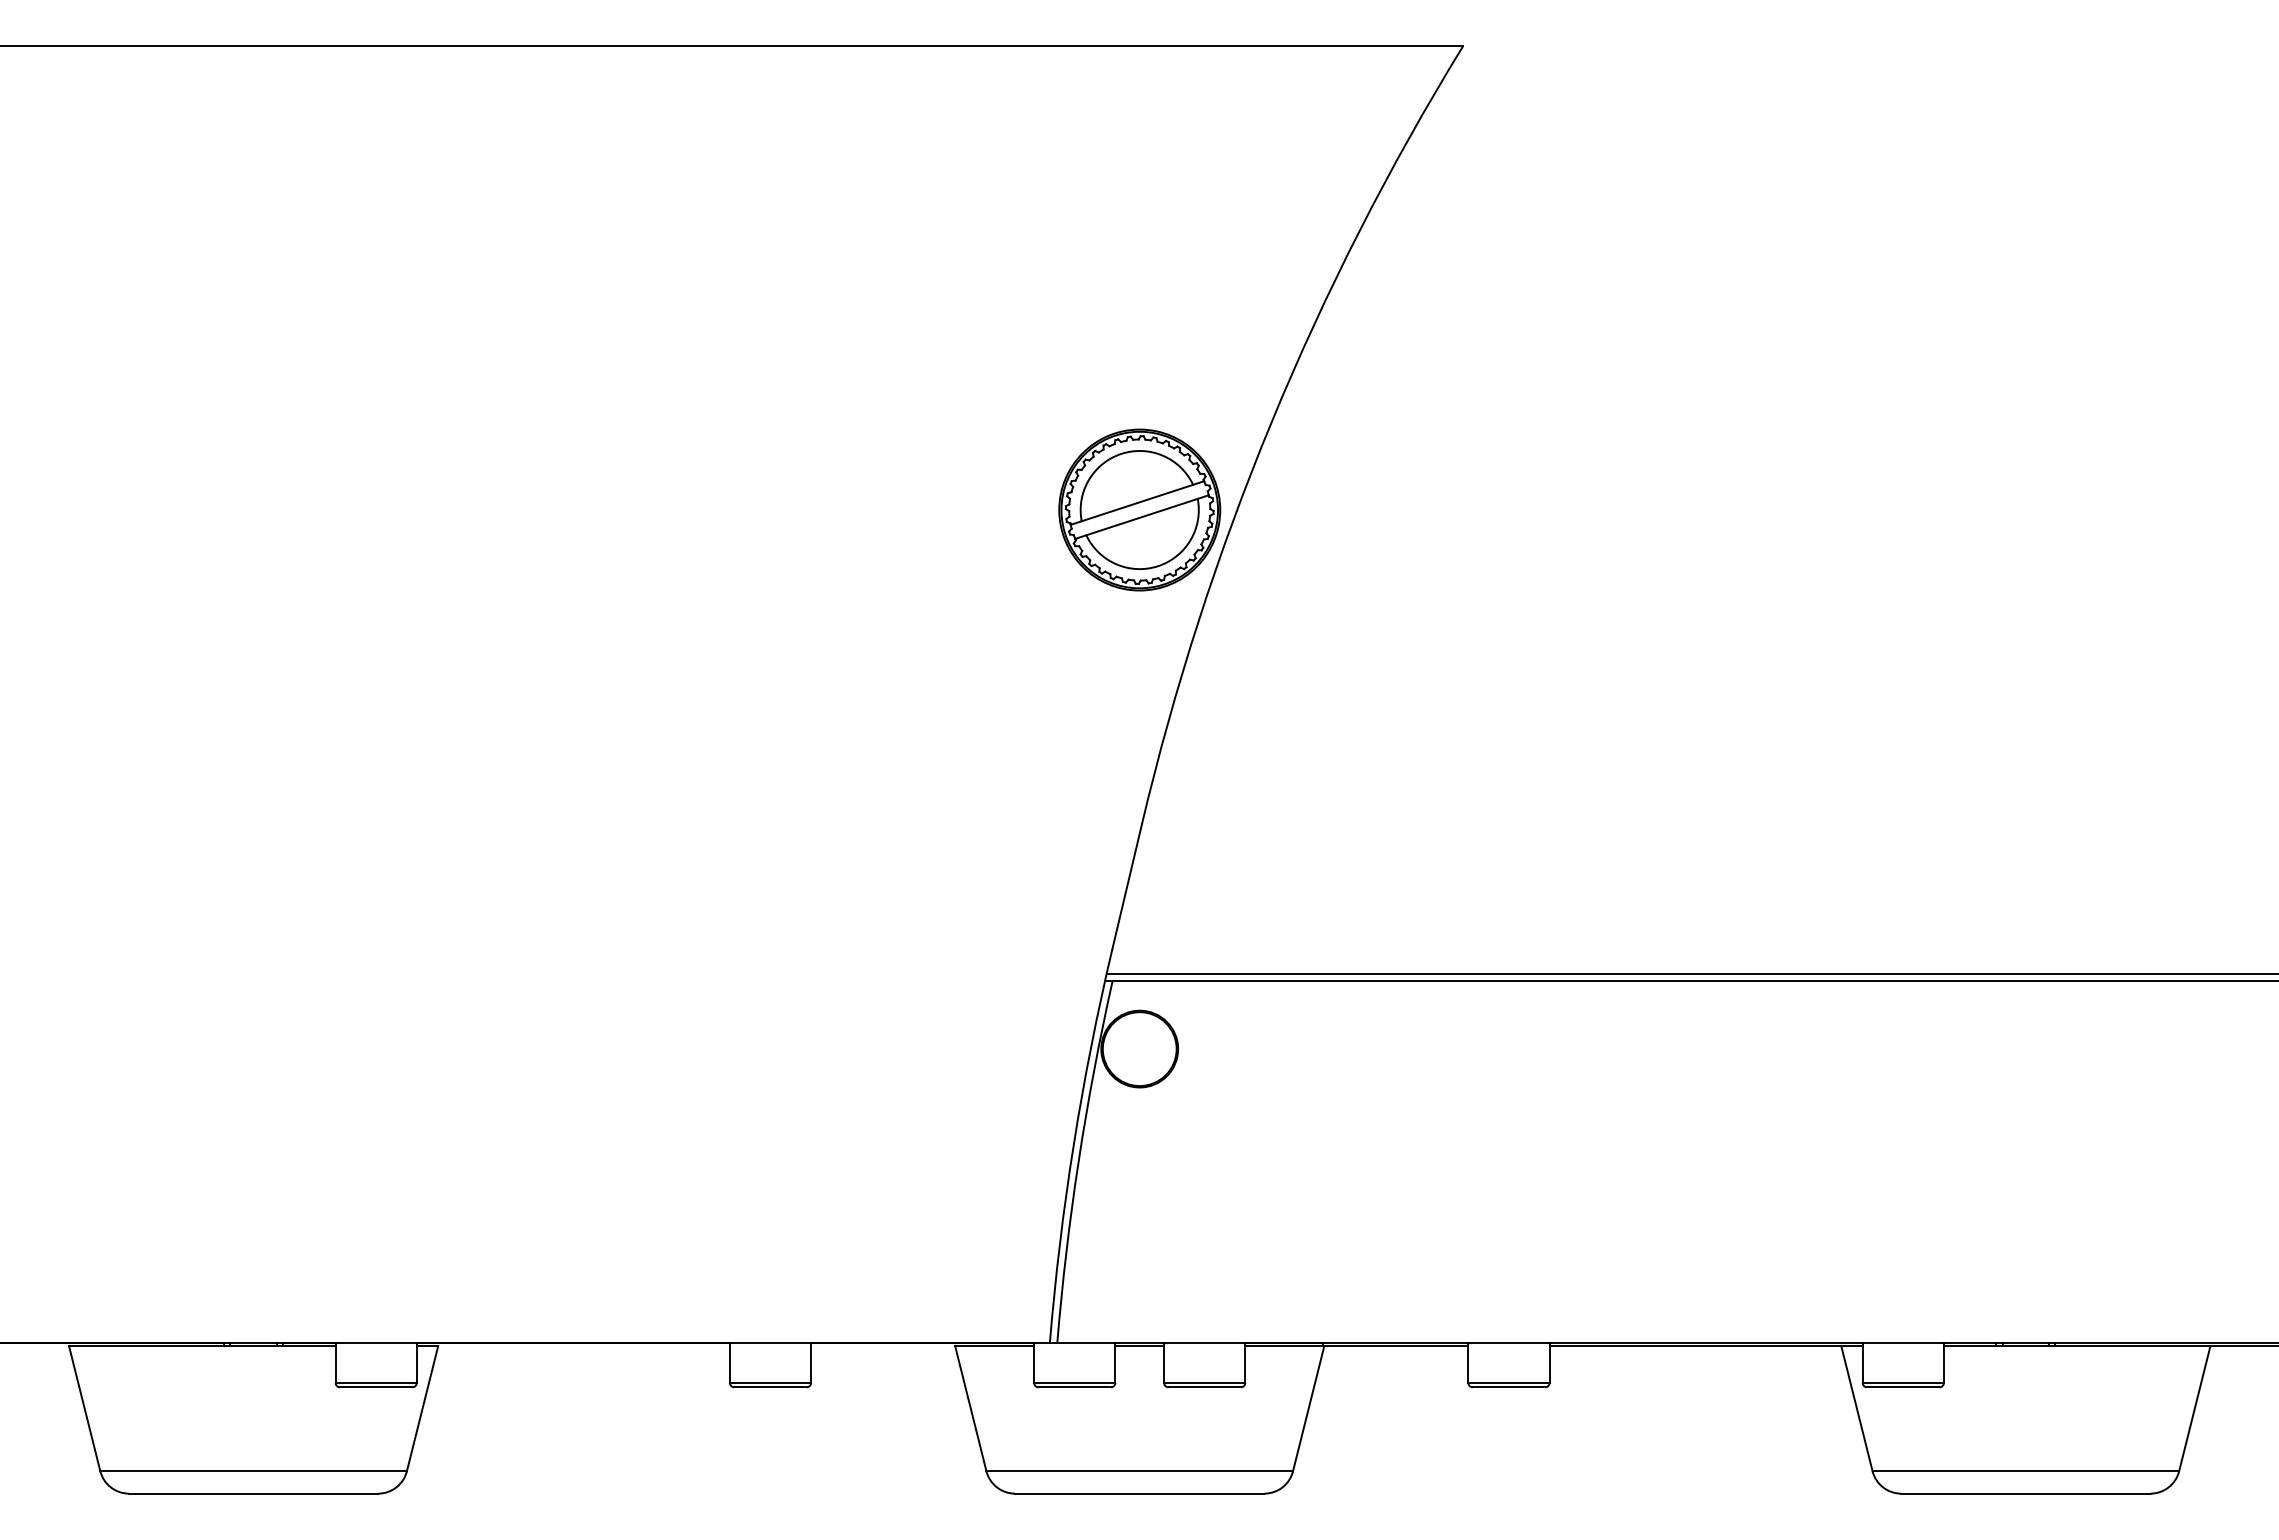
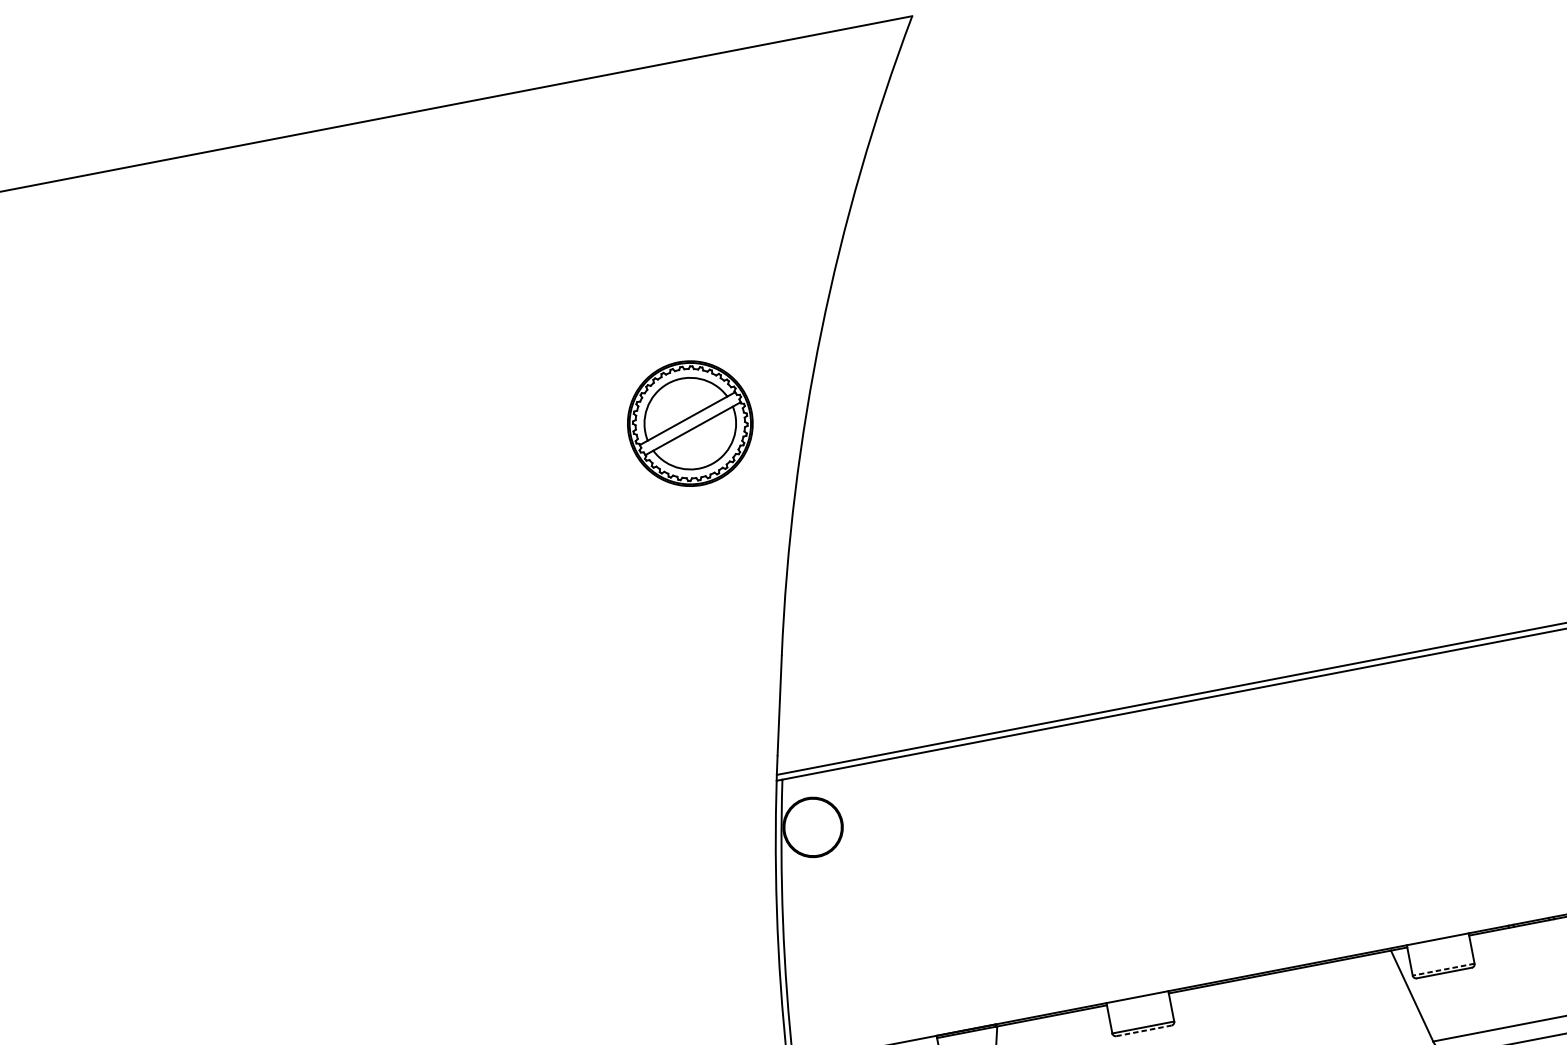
part: (1139, 509) -> (690, 423), moved
line: (1903, 1382) -> (1443, 969), solid -> dashed
line: (1509, 1387) -> (1144, 1030), solid -> dashed

